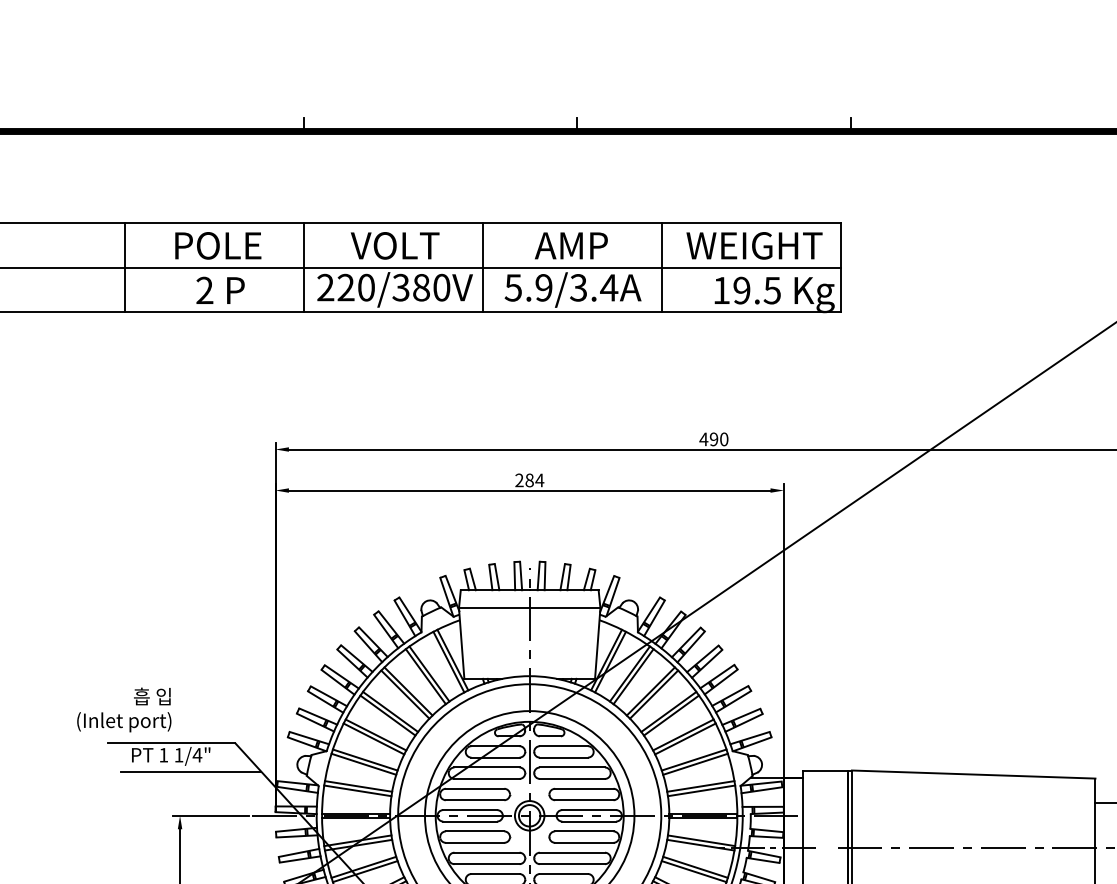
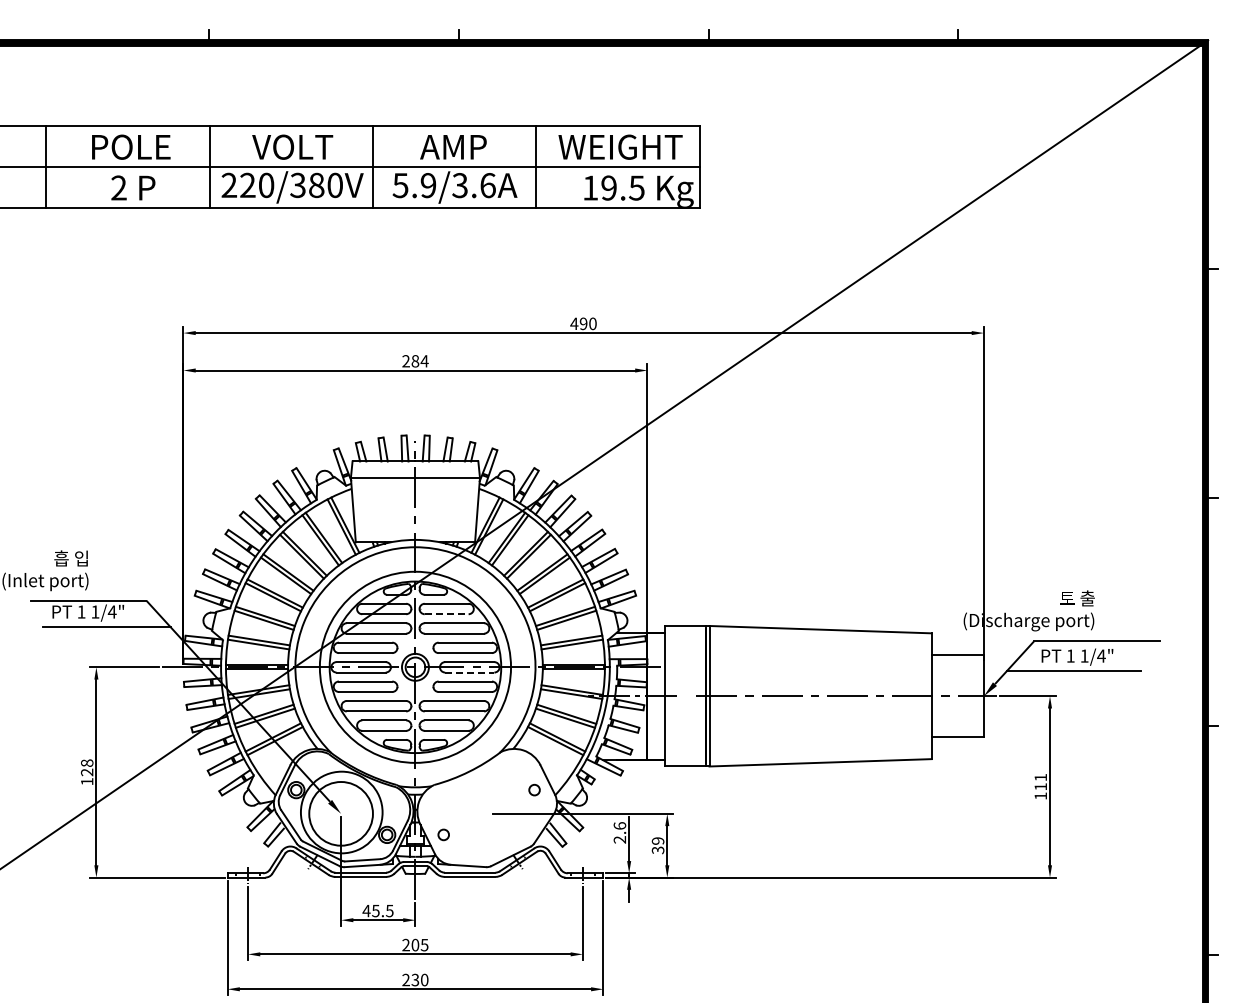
text: (608, 287) -> (487, 185), 5.9/3.4A -> 5.9/3.6A
line: (563, 757) -> (446, 614), solid -> dashed
line: (588, 821) -> (469, 672), solid -> dashed

